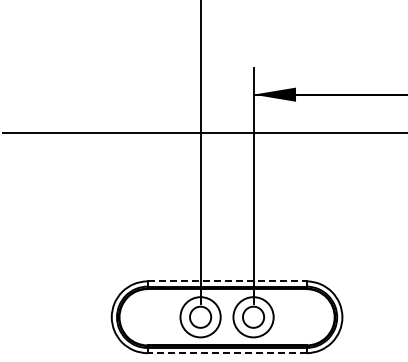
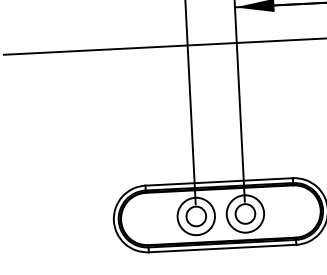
line: (227, 281) -> (219, 182), dashed -> solid
line: (226, 353) -> (222, 248), dashed -> solid

